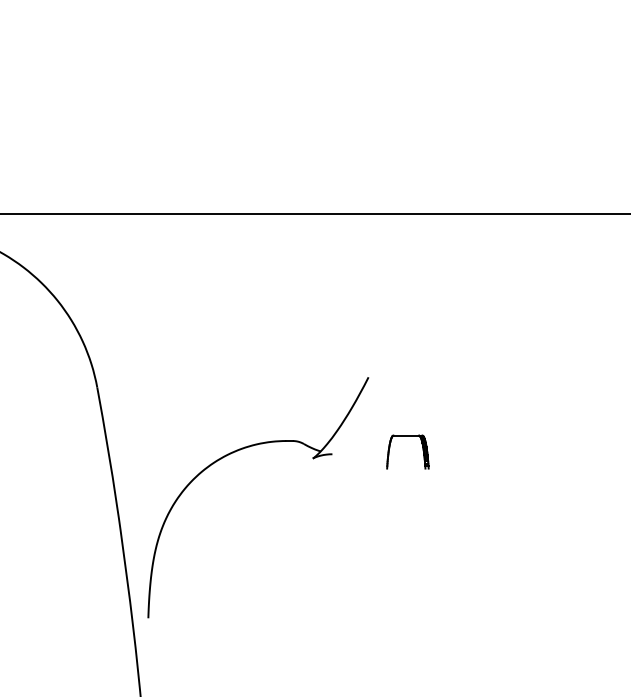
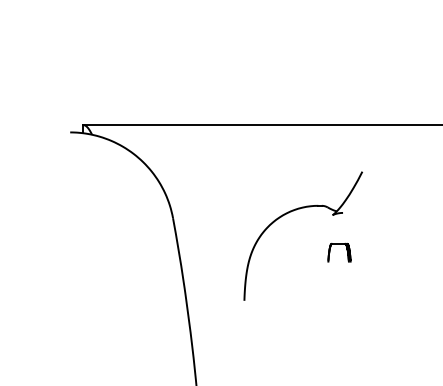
part: (236, 453) -> (291, 212), moved

